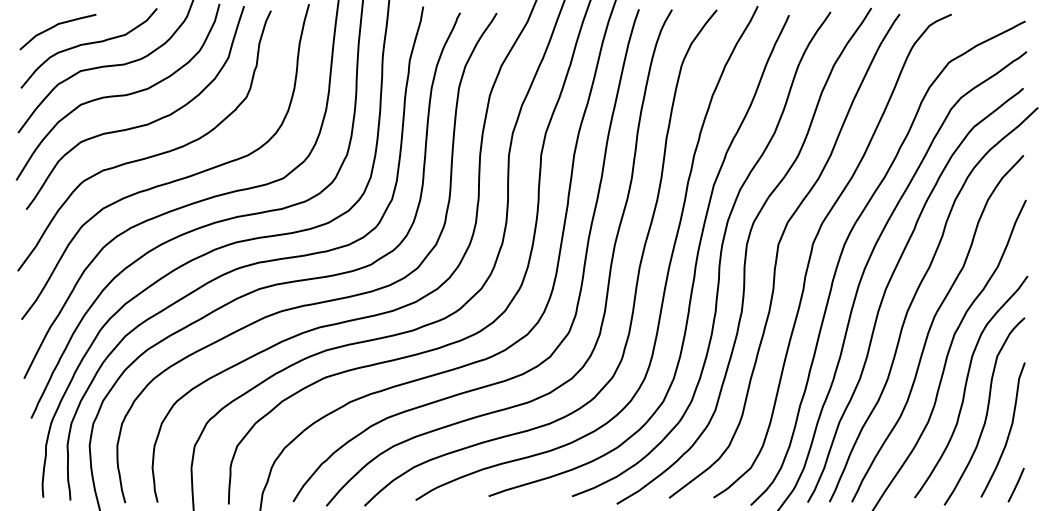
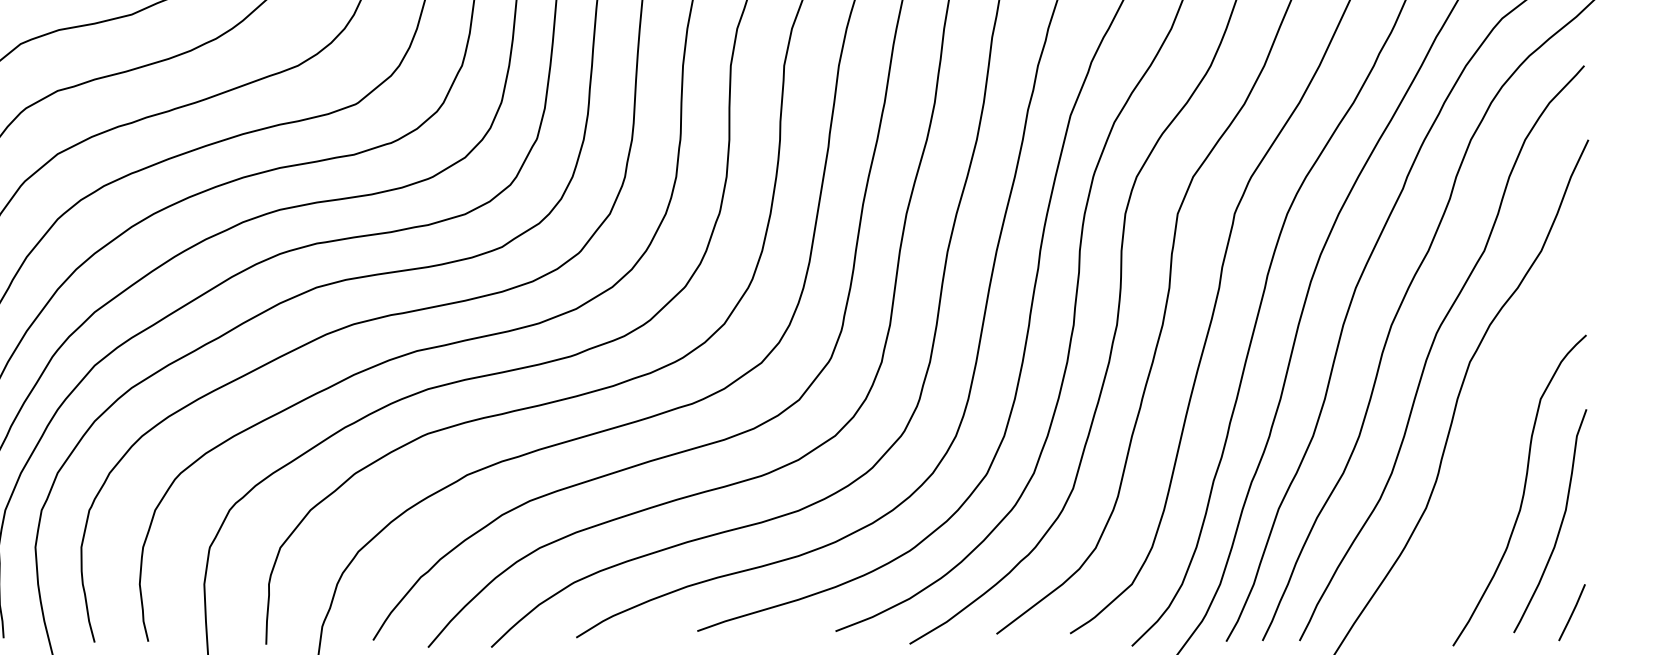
curve: (966, 386) -> (1489, 449), removed

